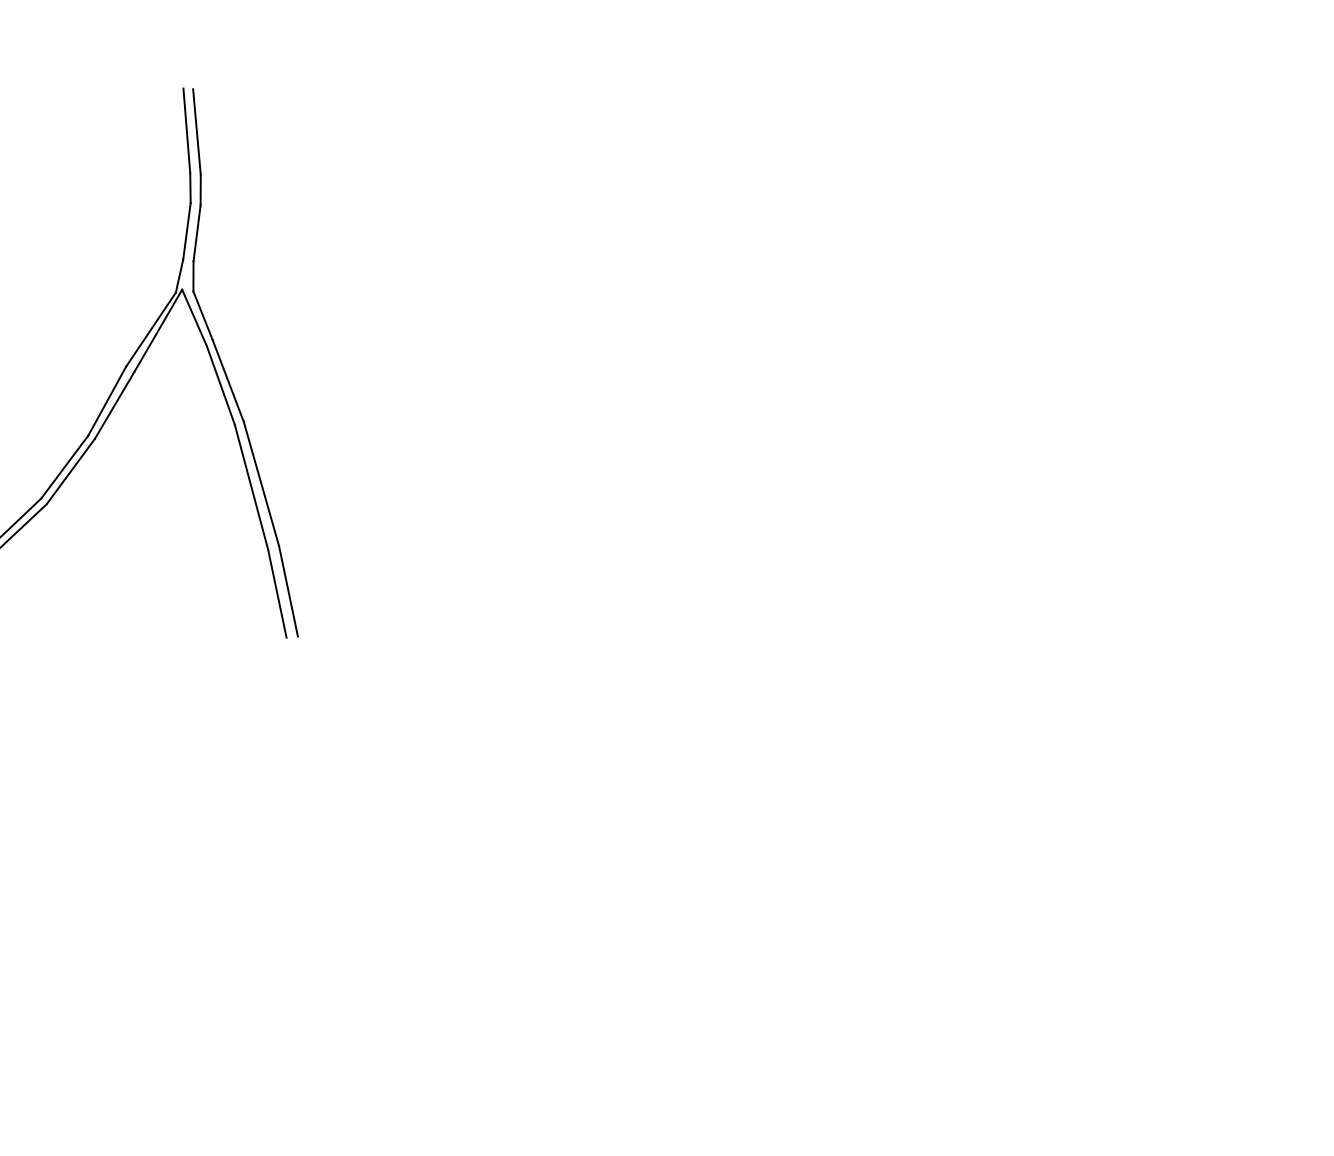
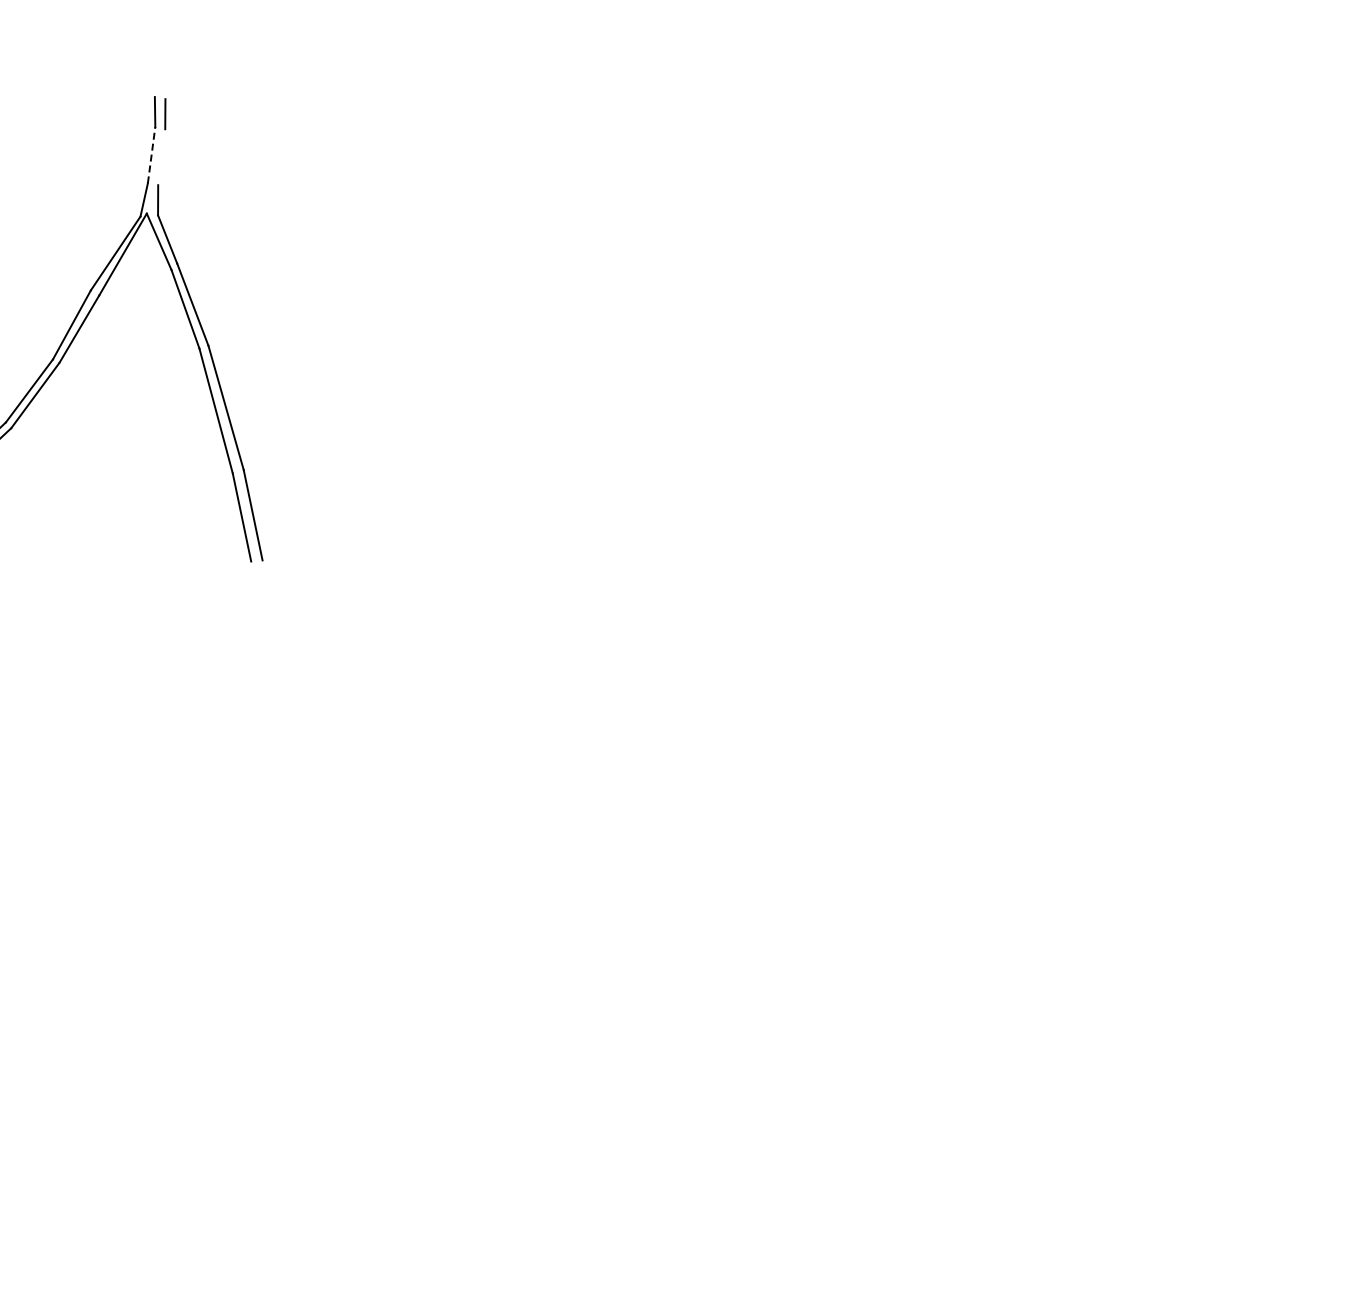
line: (186, 130) -> (151, 54), removed
line: (196, 132) -> (161, 56), removed
line: (186, 230) -> (151, 154), solid -> dashed
line: (196, 233) -> (161, 157), removed

